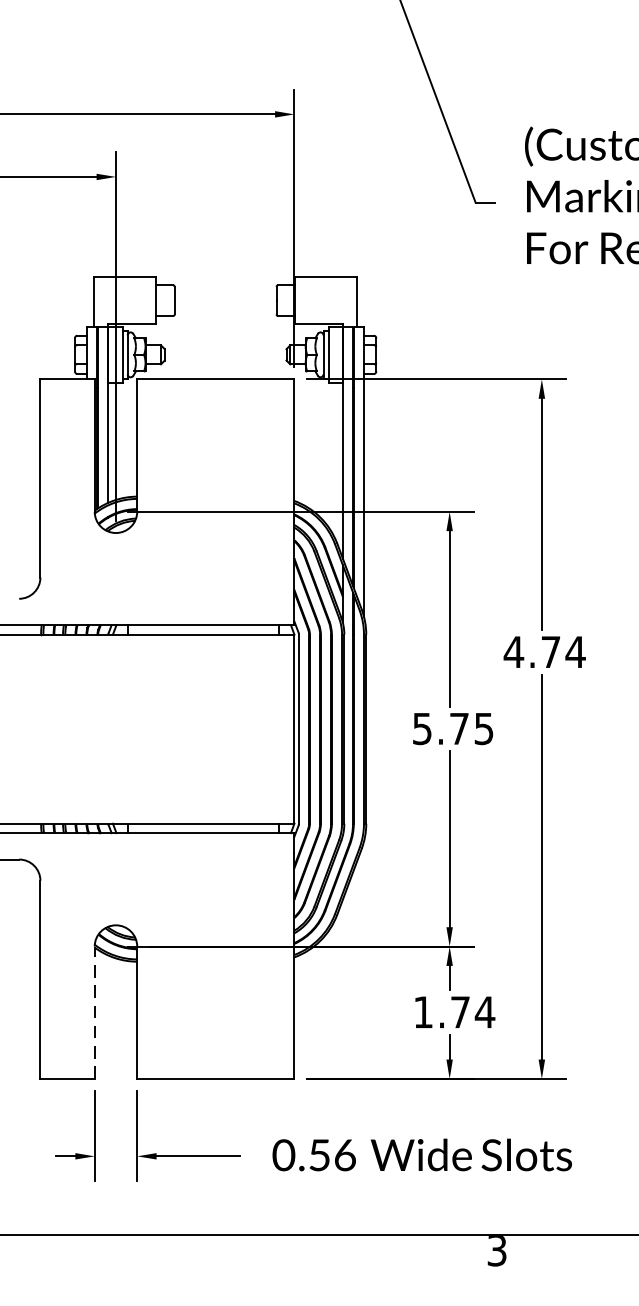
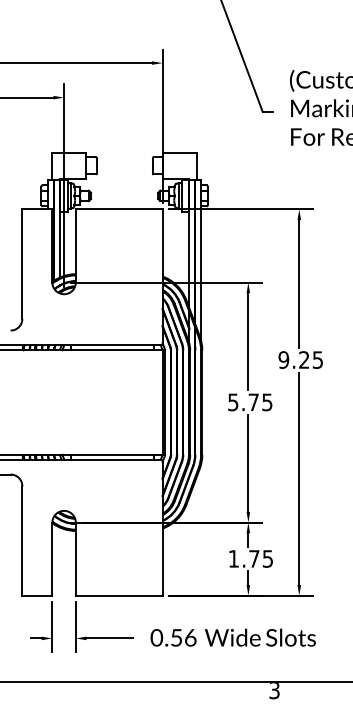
text: (544, 651) -> (300, 359), 4.74 -> 9.25
text: (484, 1011) -> (267, 558), 1.74 -> 1.75
line: (94, 1013) -> (52, 559), dashed -> solid

